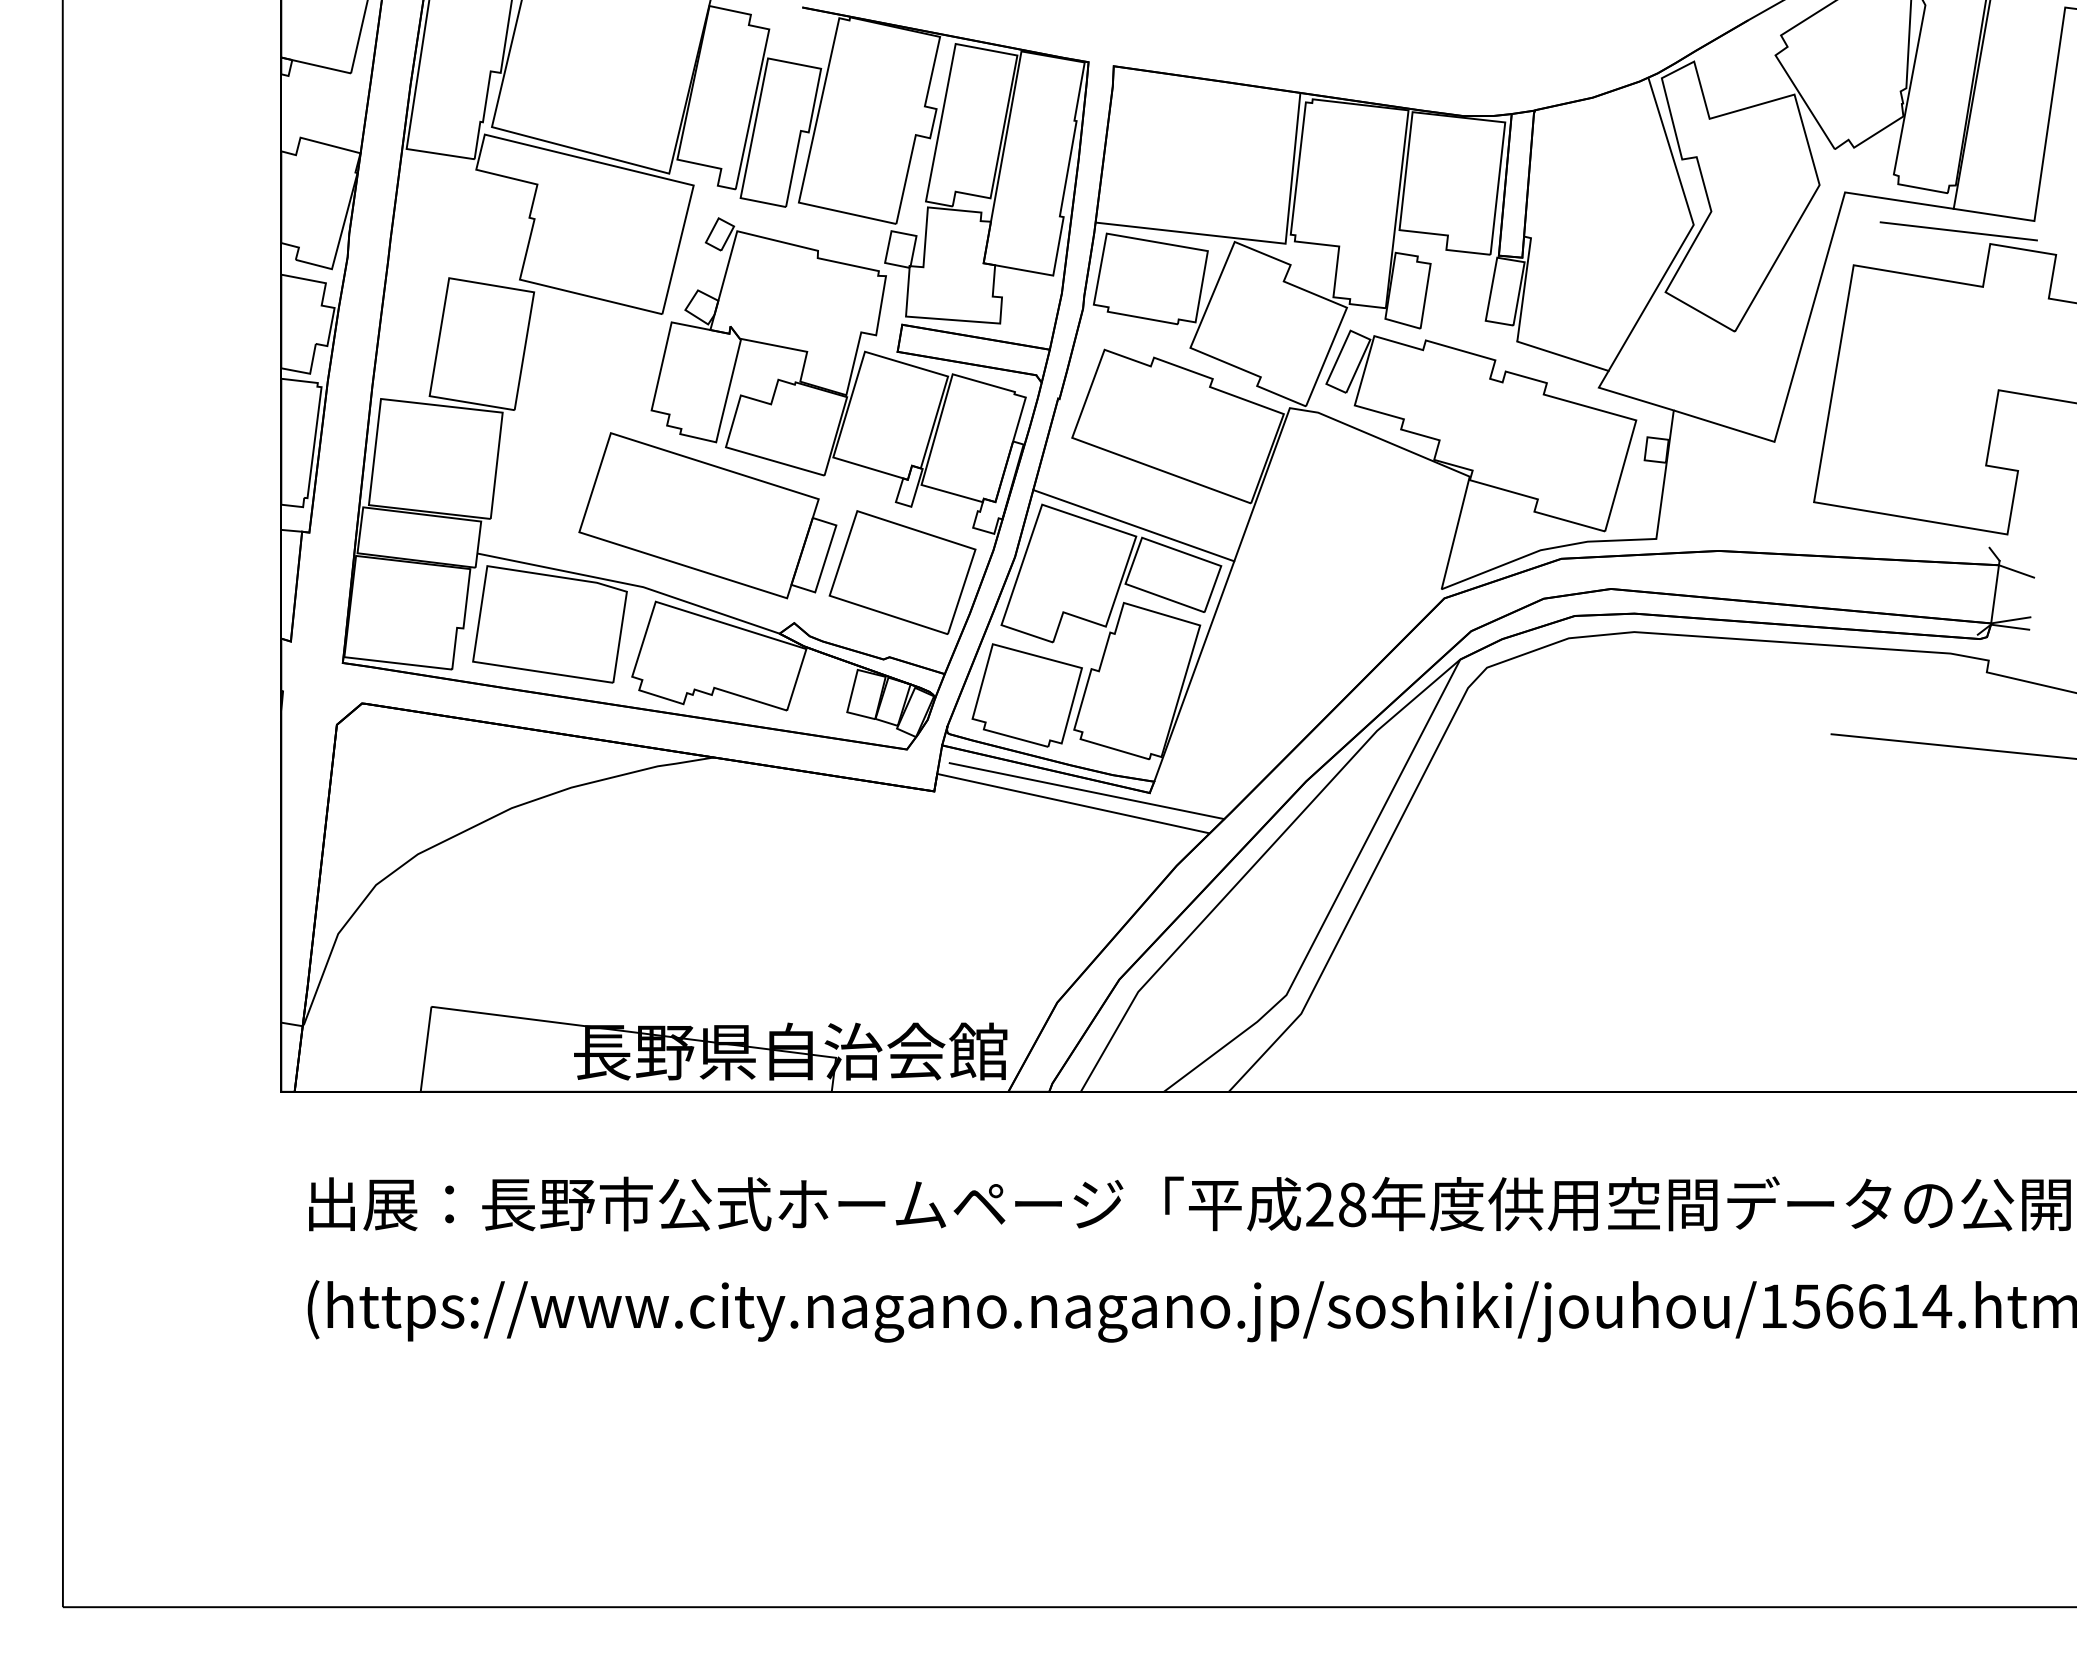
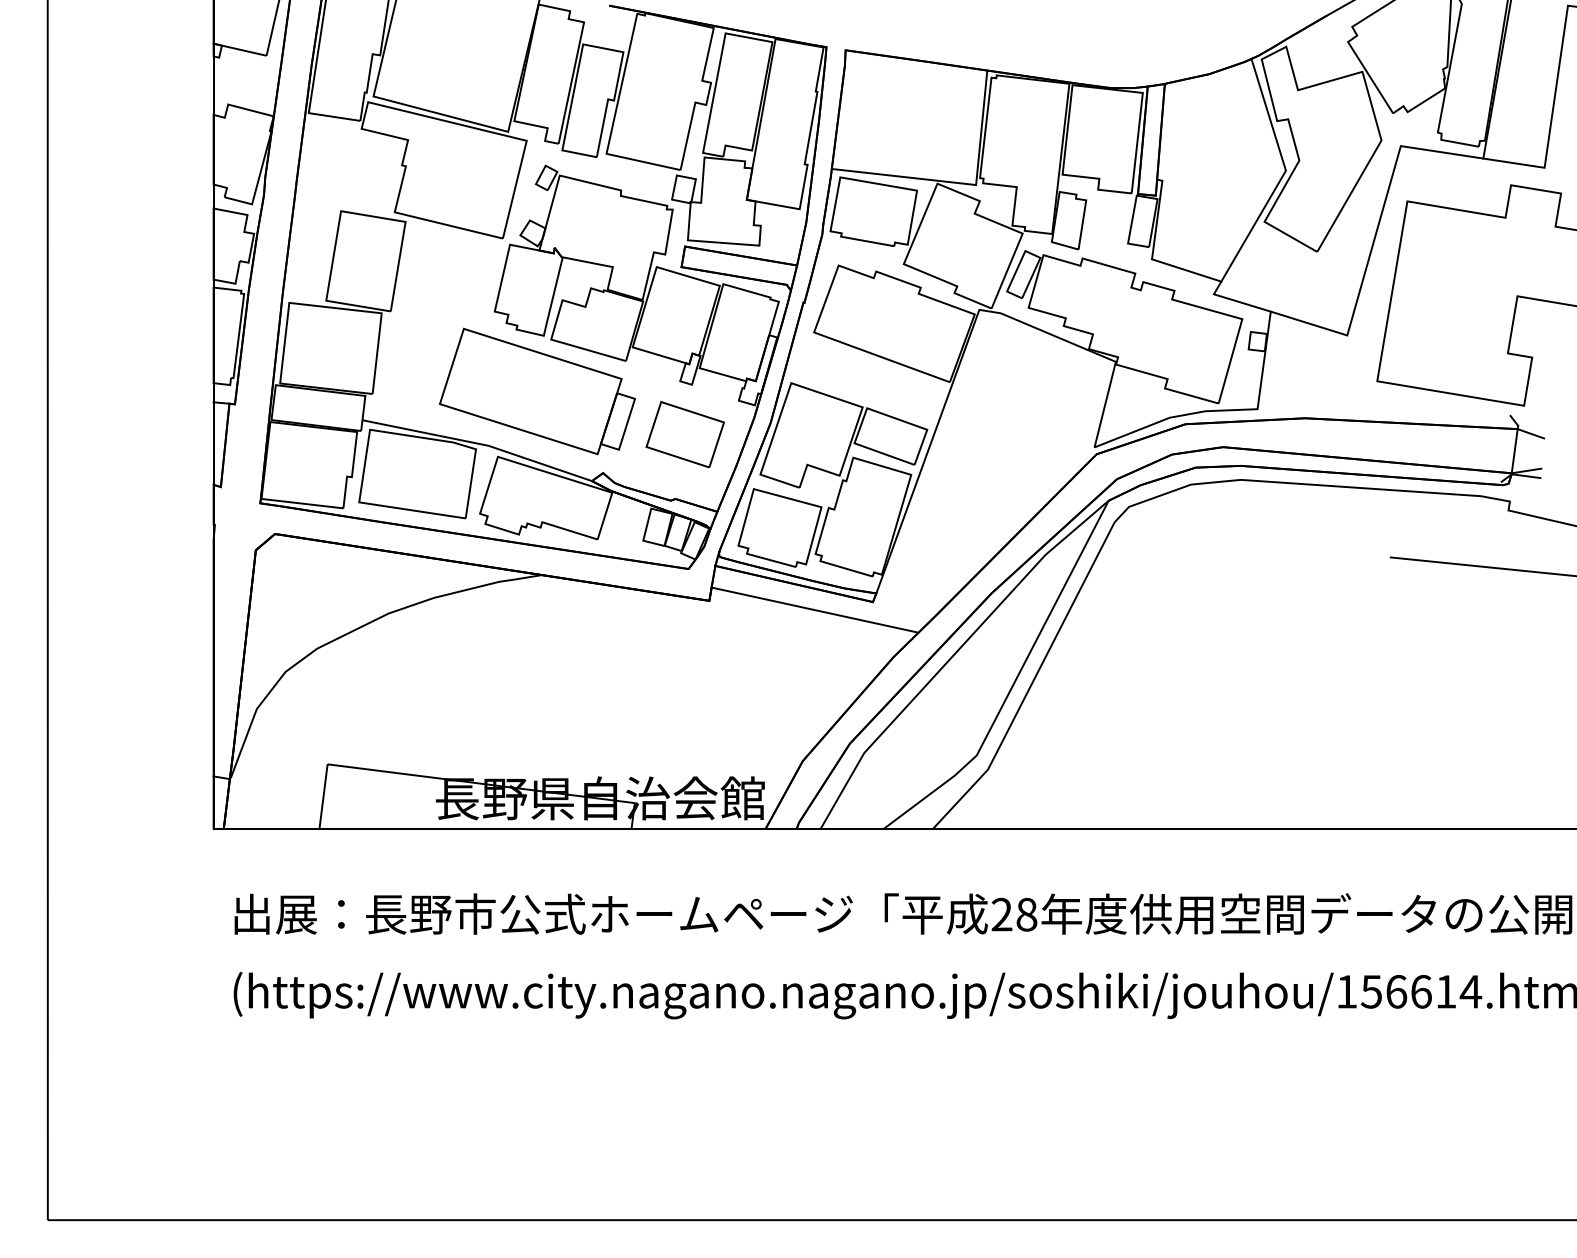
line: (1958, 231) -> (1486, 175), removed
line: (1133, 525) -> (860, 398), removed
part: (902, 572) -> (685, 434), size x0.7
line: (1086, 791) -> (824, 600), removed

